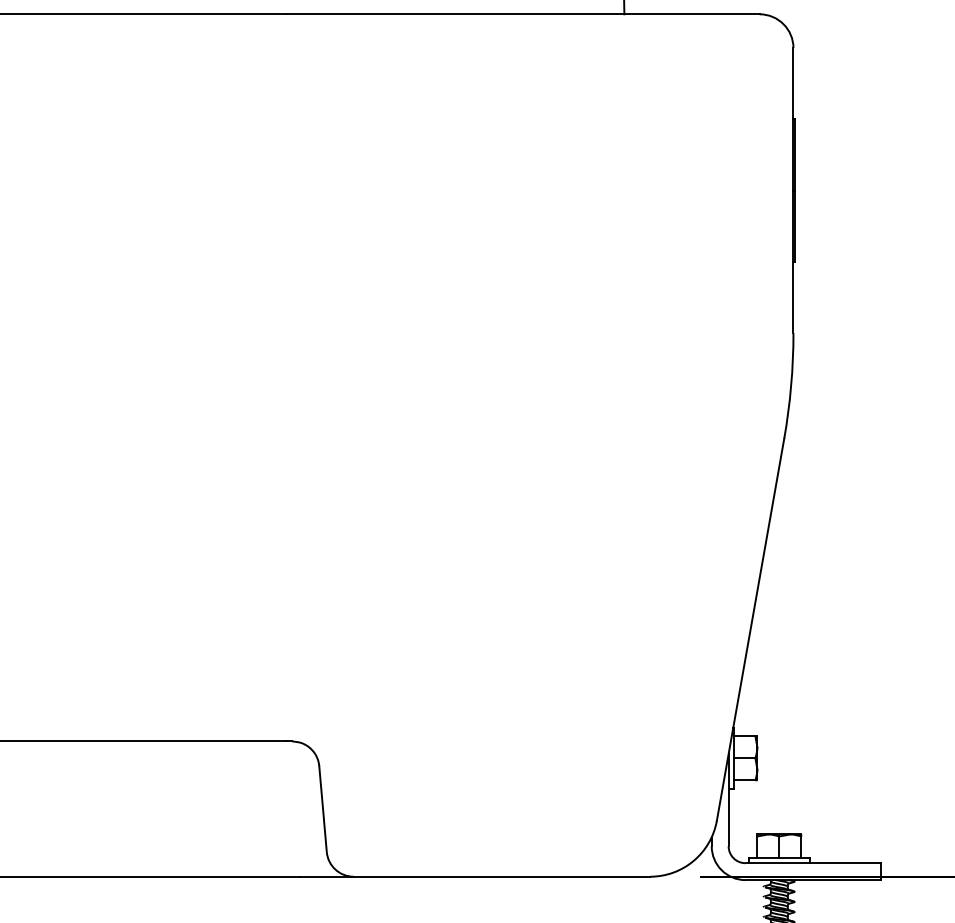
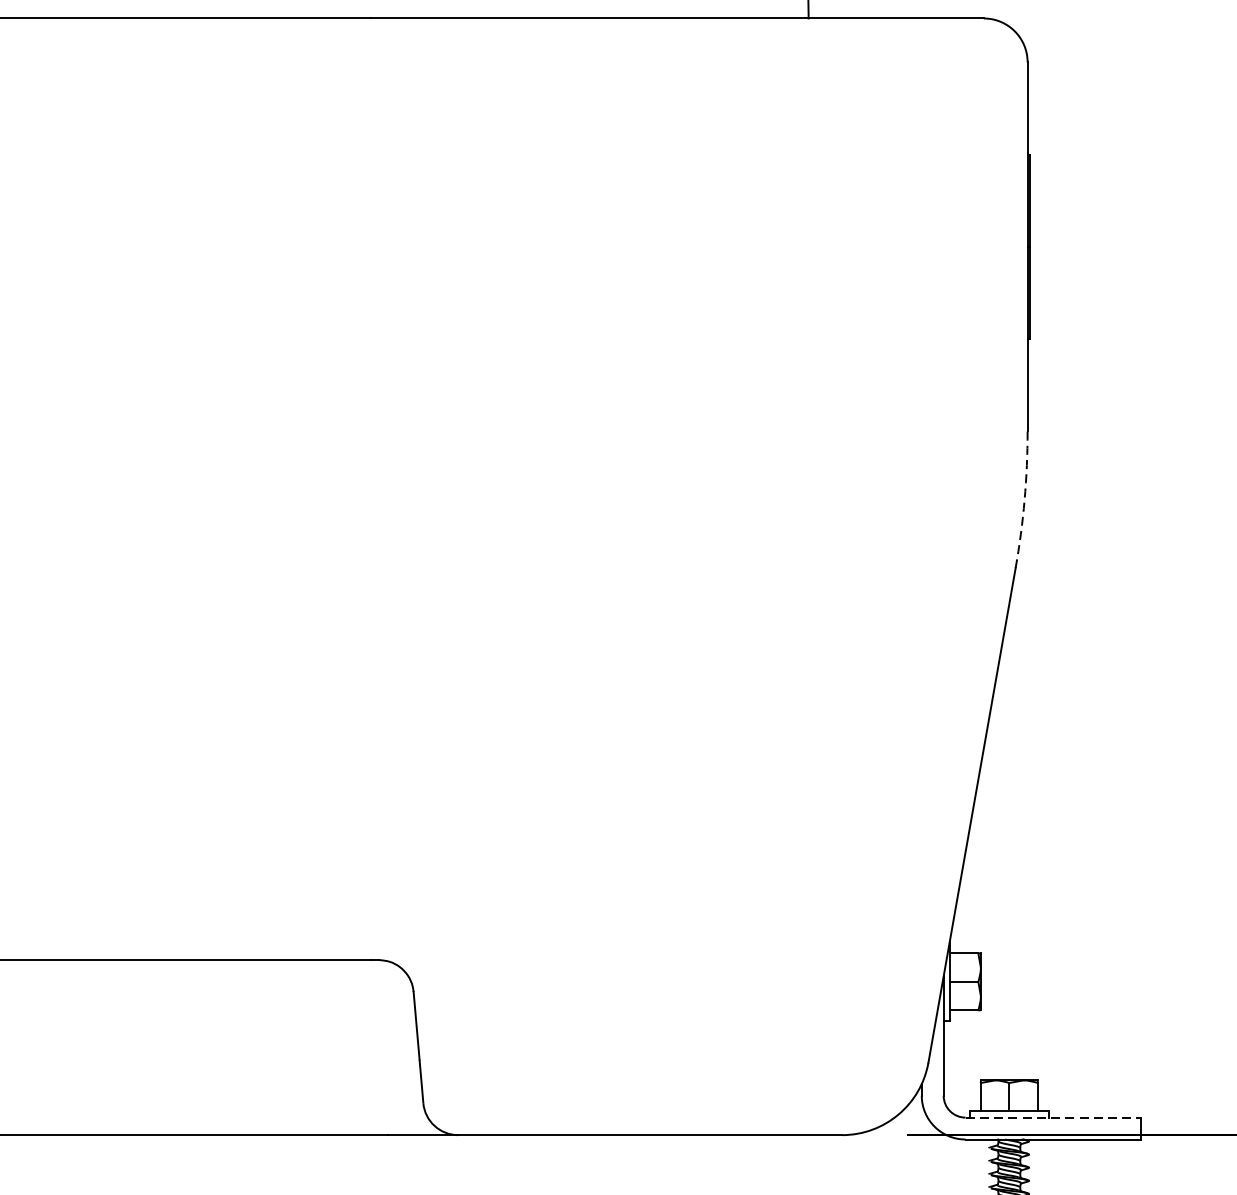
arc: (791, 386) -> (1025, 500), solid -> dashed
line: (813, 863) -> (1053, 1118), solid -> dashed

